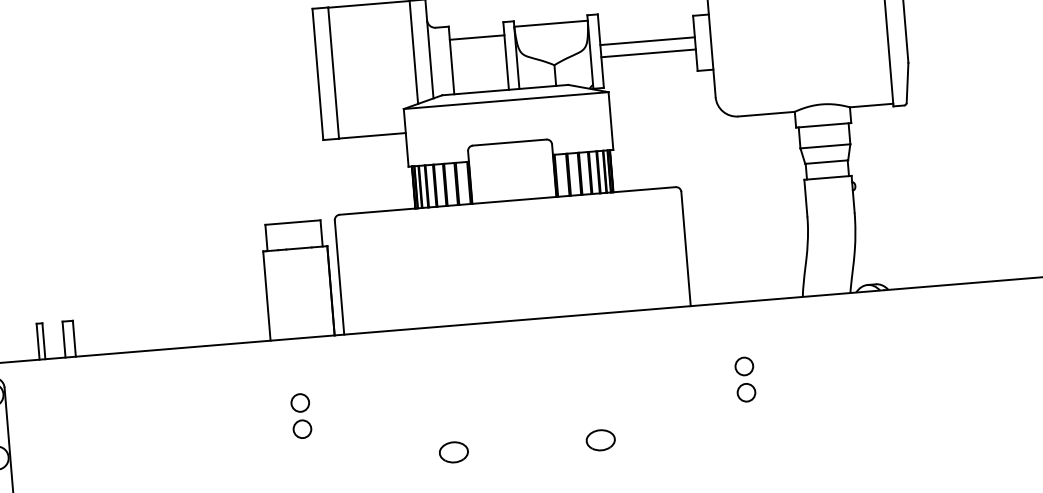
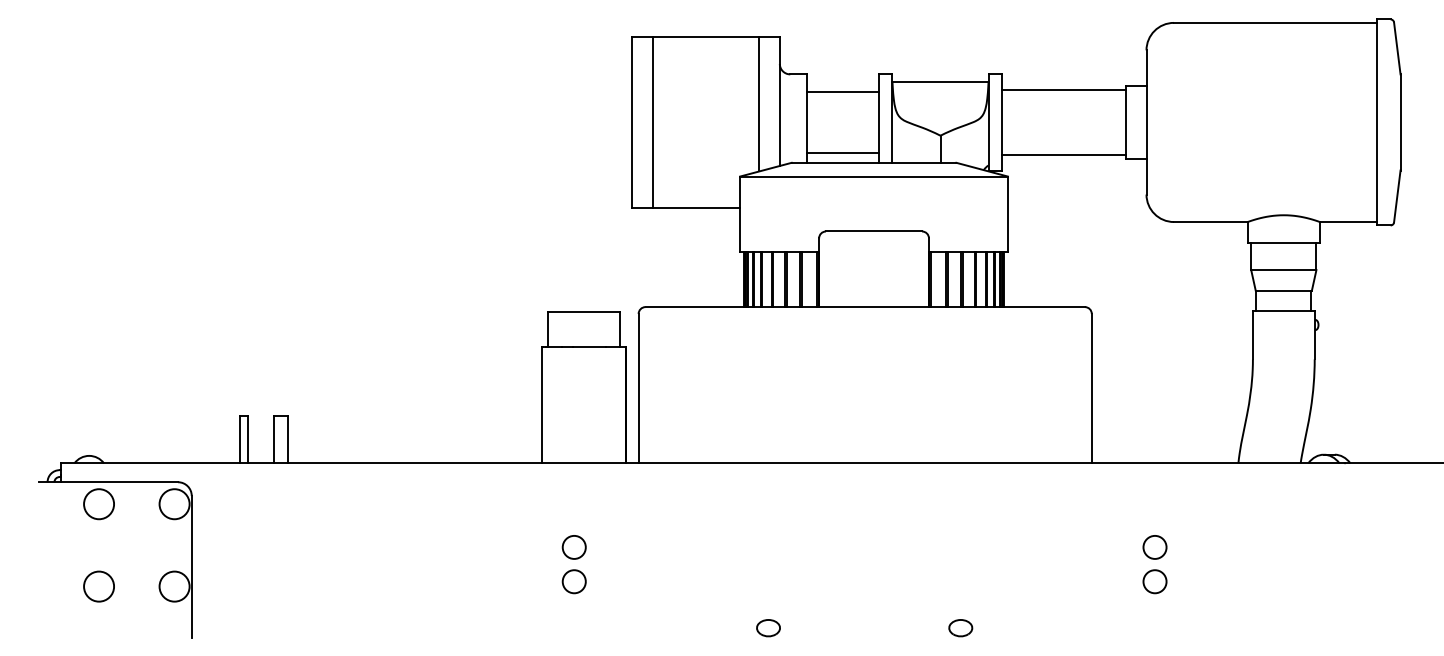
line: (647, 41) -> (1063, 89), moved
line: (648, 53) -> (1063, 155), moved
line: (480, 84) -> (842, 153), added
part: (600, 440) -> (960, 628), size x0.62
part: (453, 452) -> (768, 628), size x0.62

